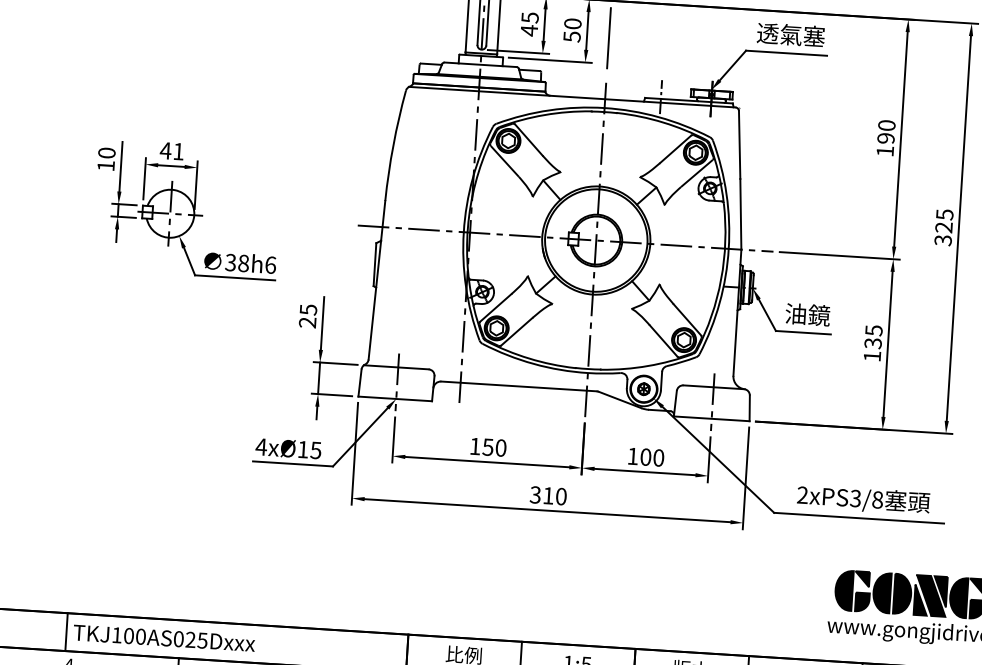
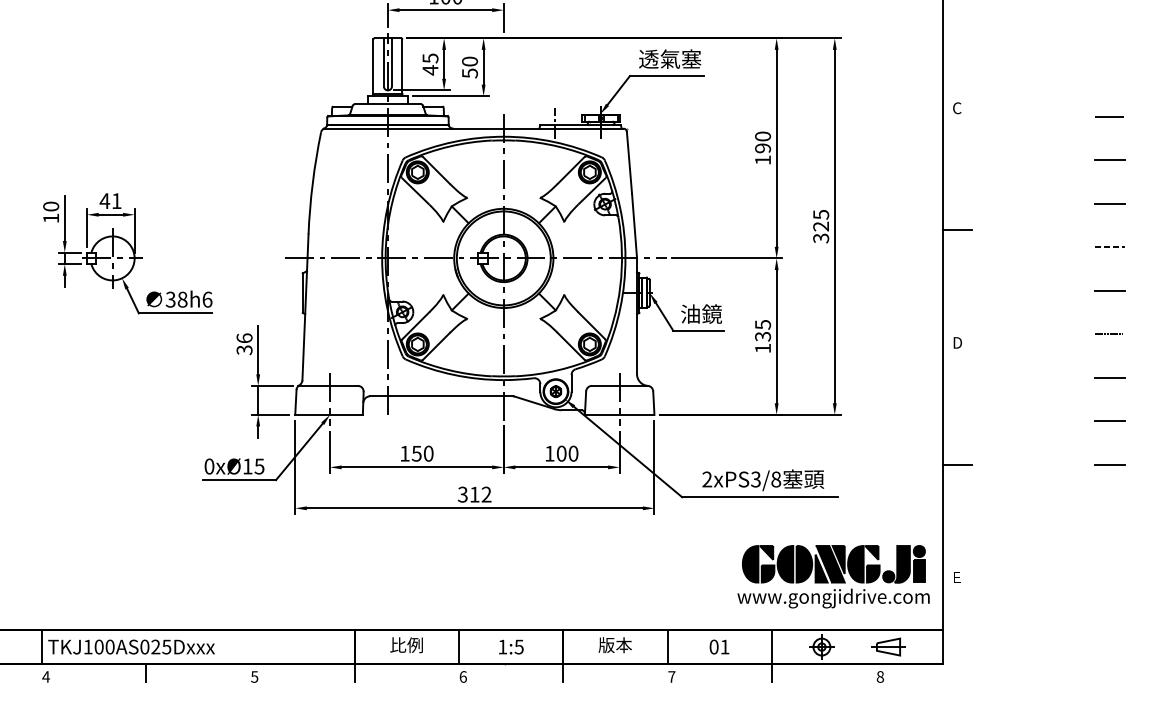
line: (608, 38) -> (503, 72), removed
text: (307, 316) -> (244, 344), 25 -> 36
text: (261, 446) -> (209, 466), 4xØ15 -> 0xØ15
text: (561, 496) -> (486, 494), 310 -> 312

